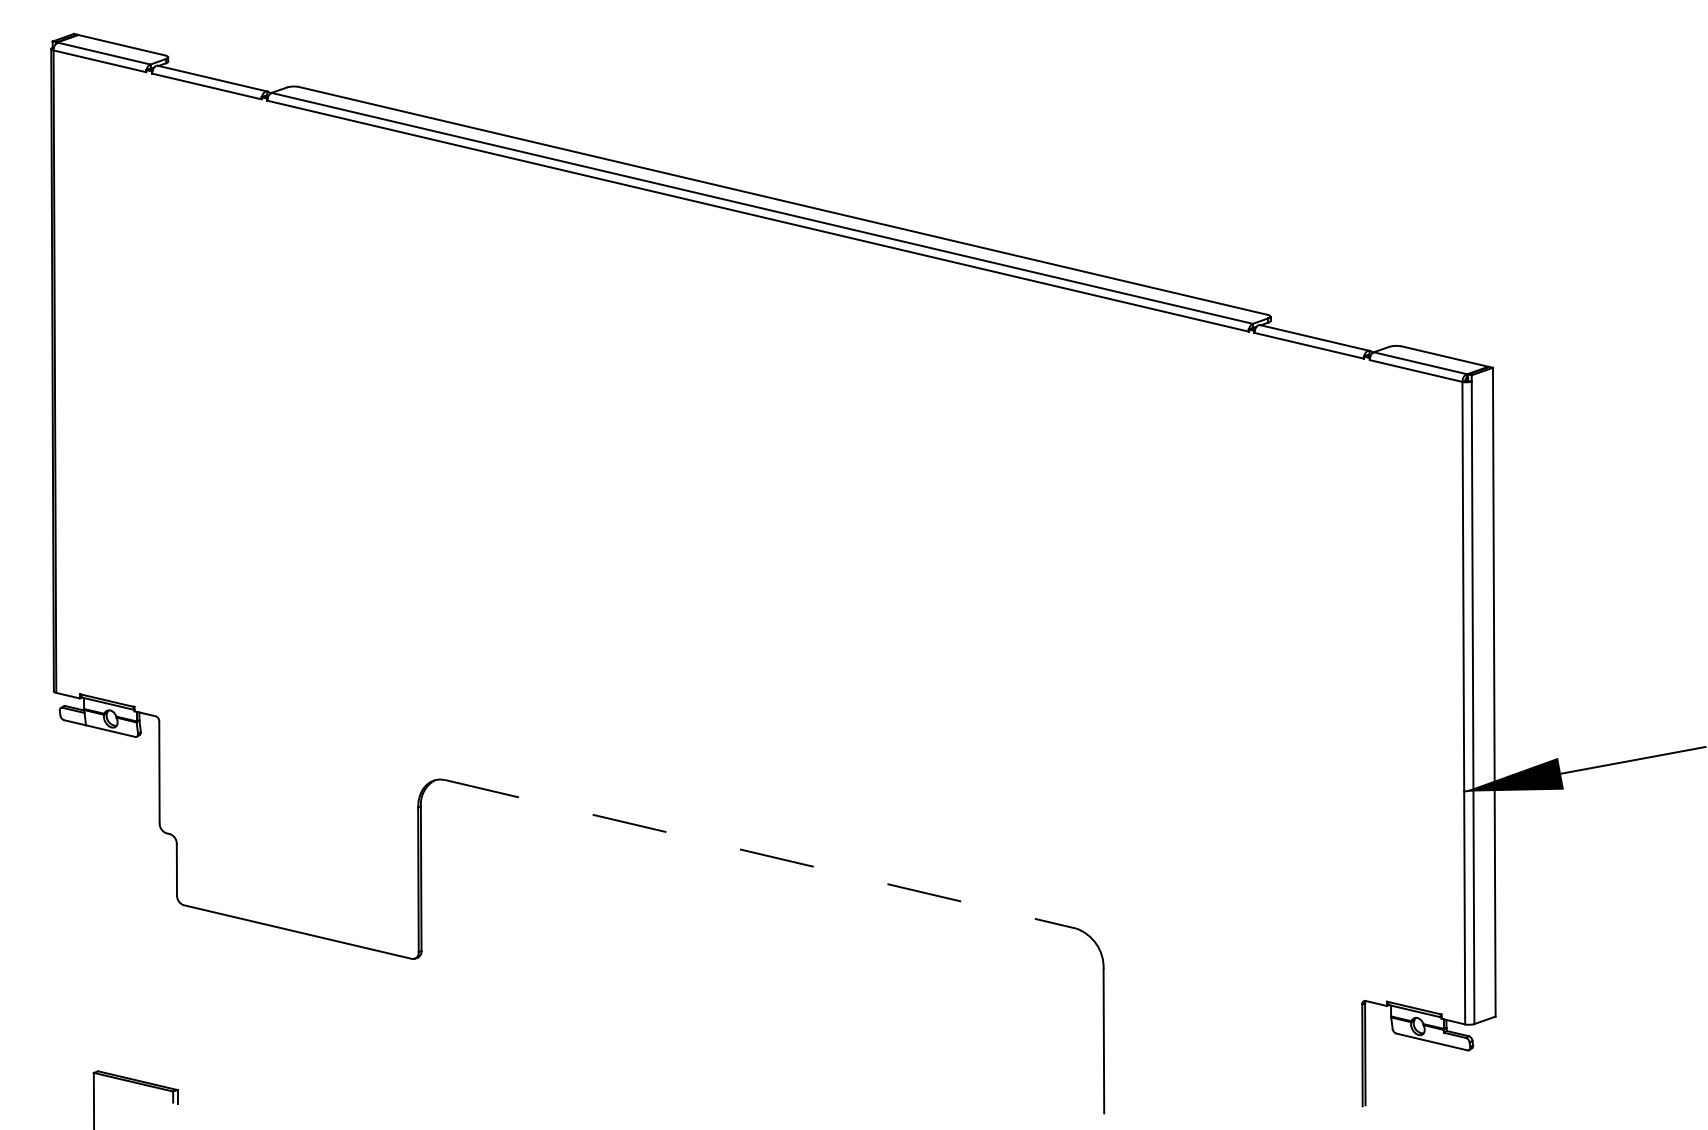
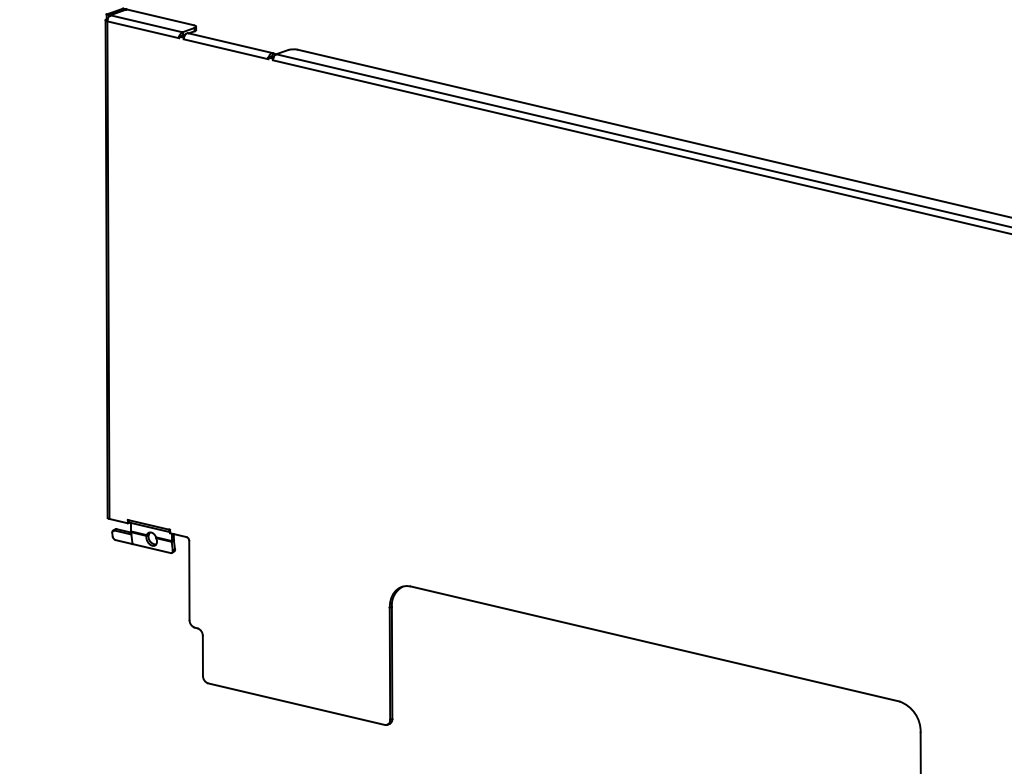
line: (761, 854) -> (655, 644), dashed -> solid

